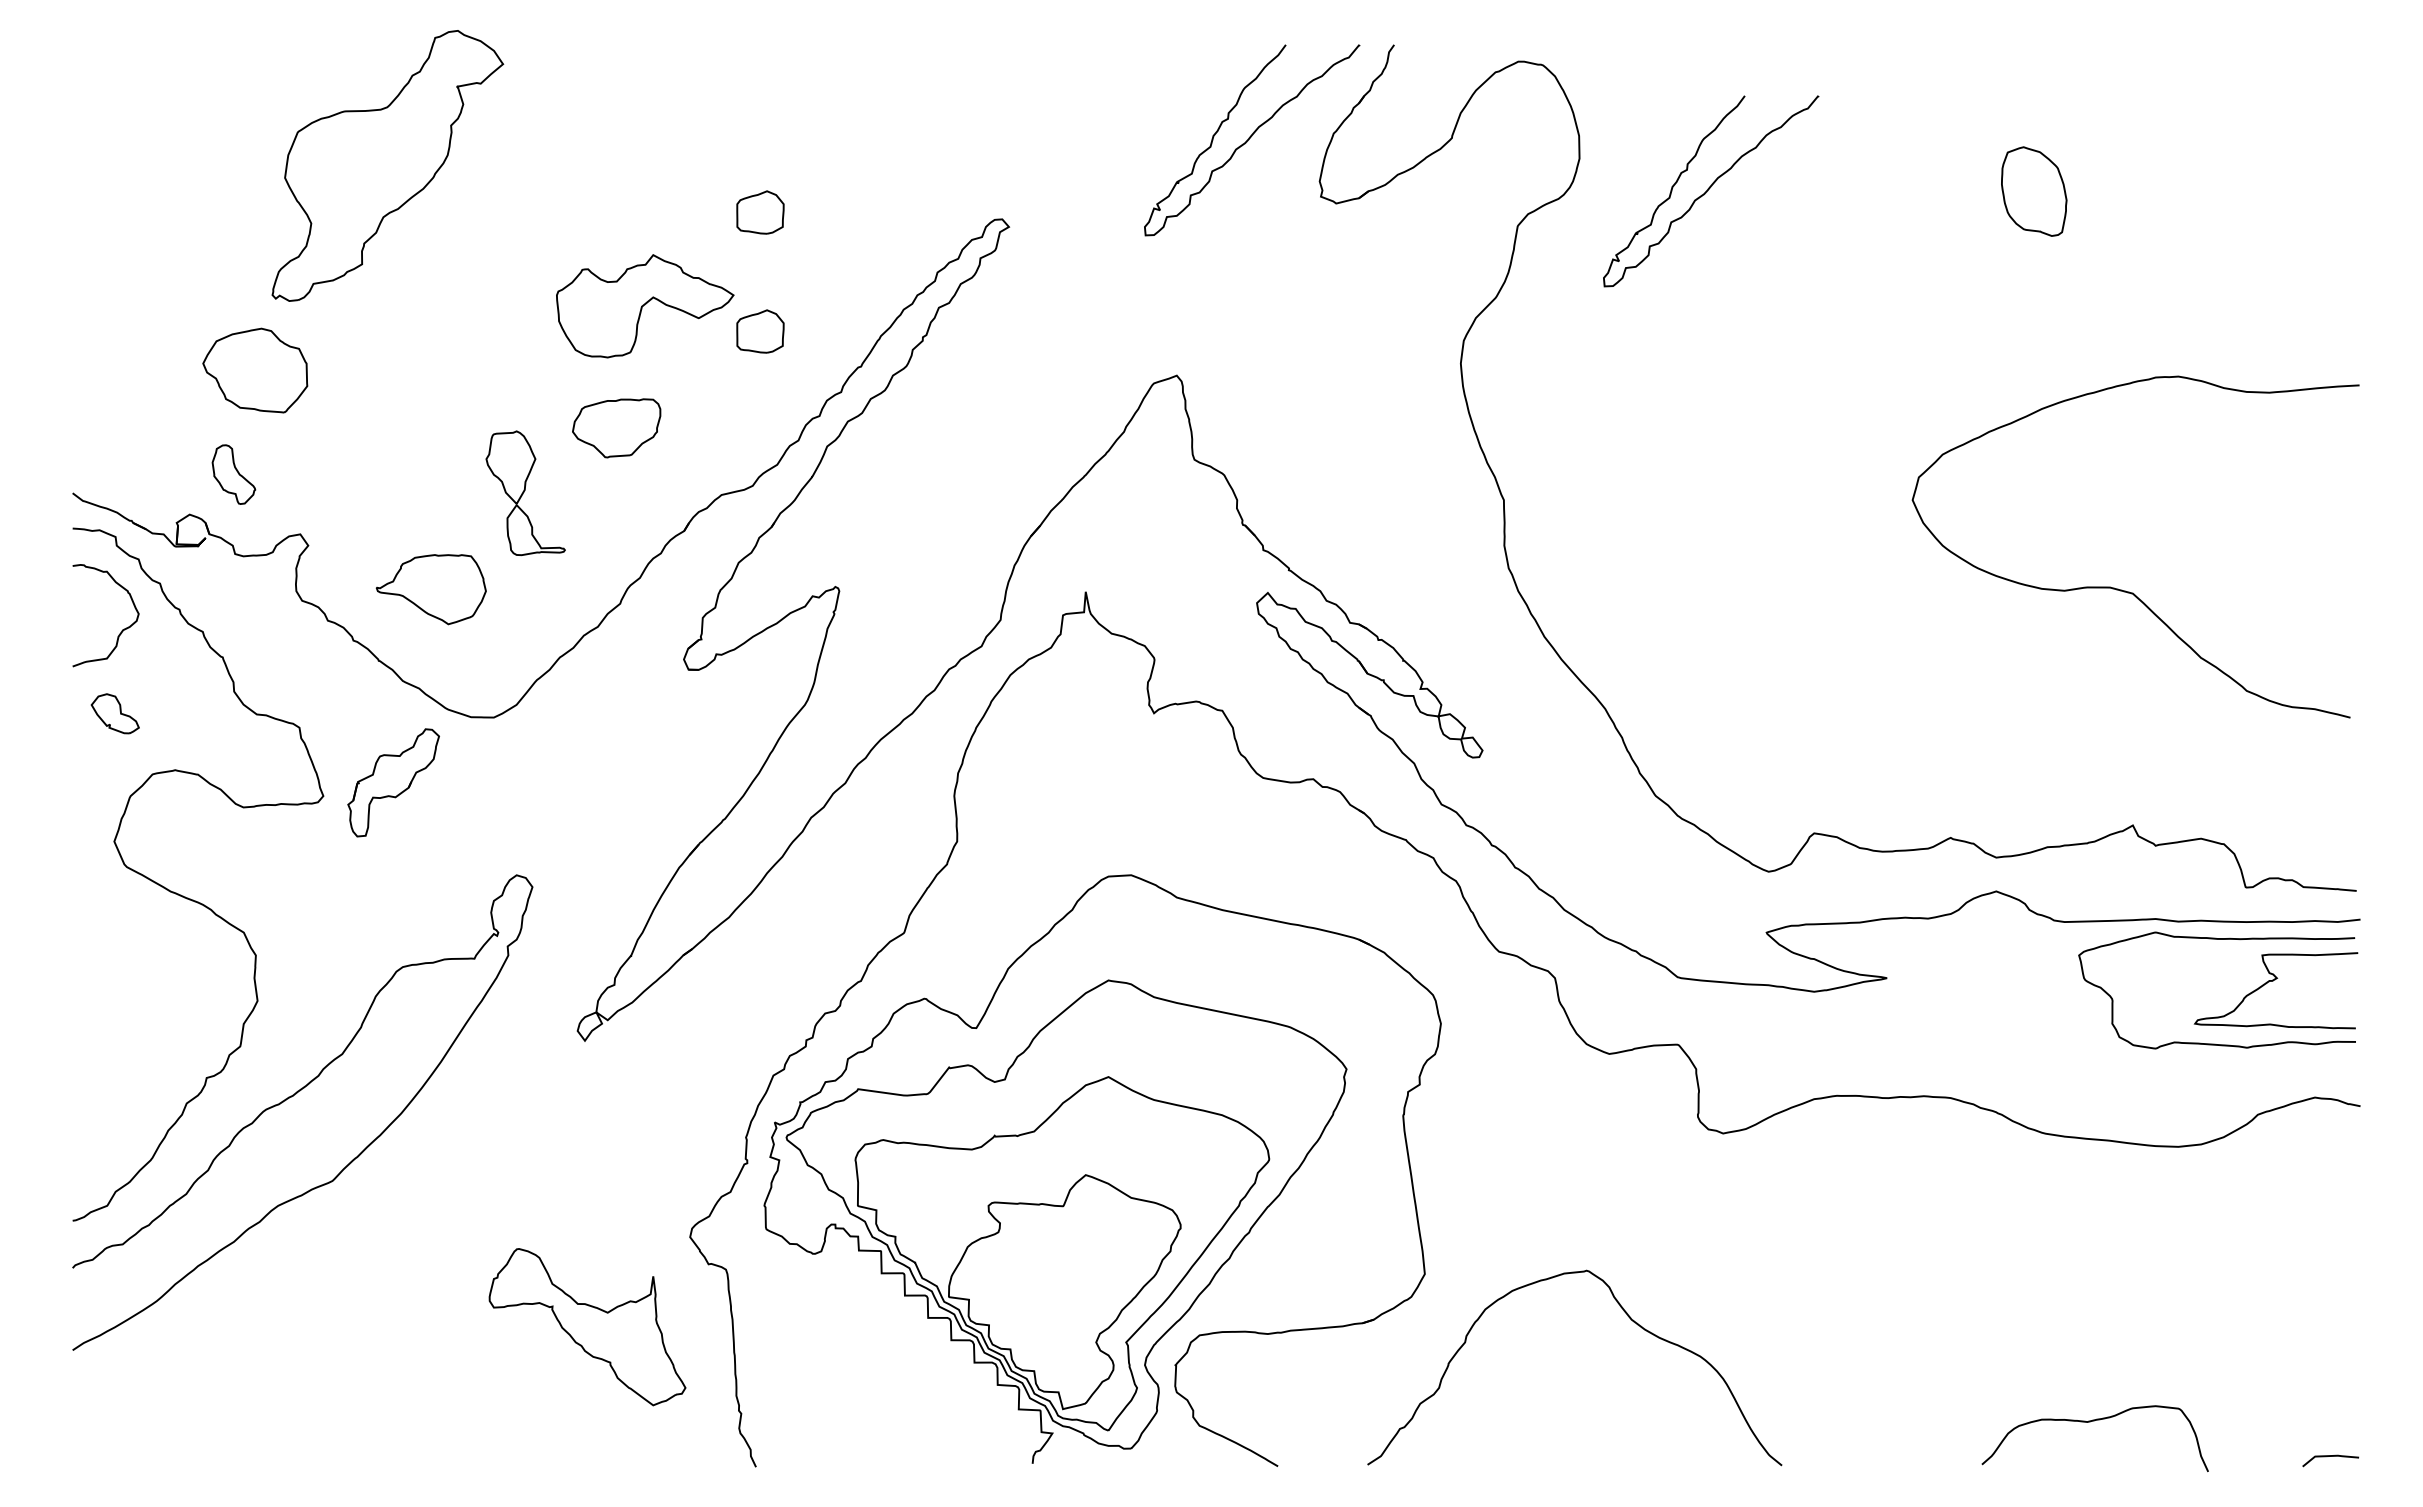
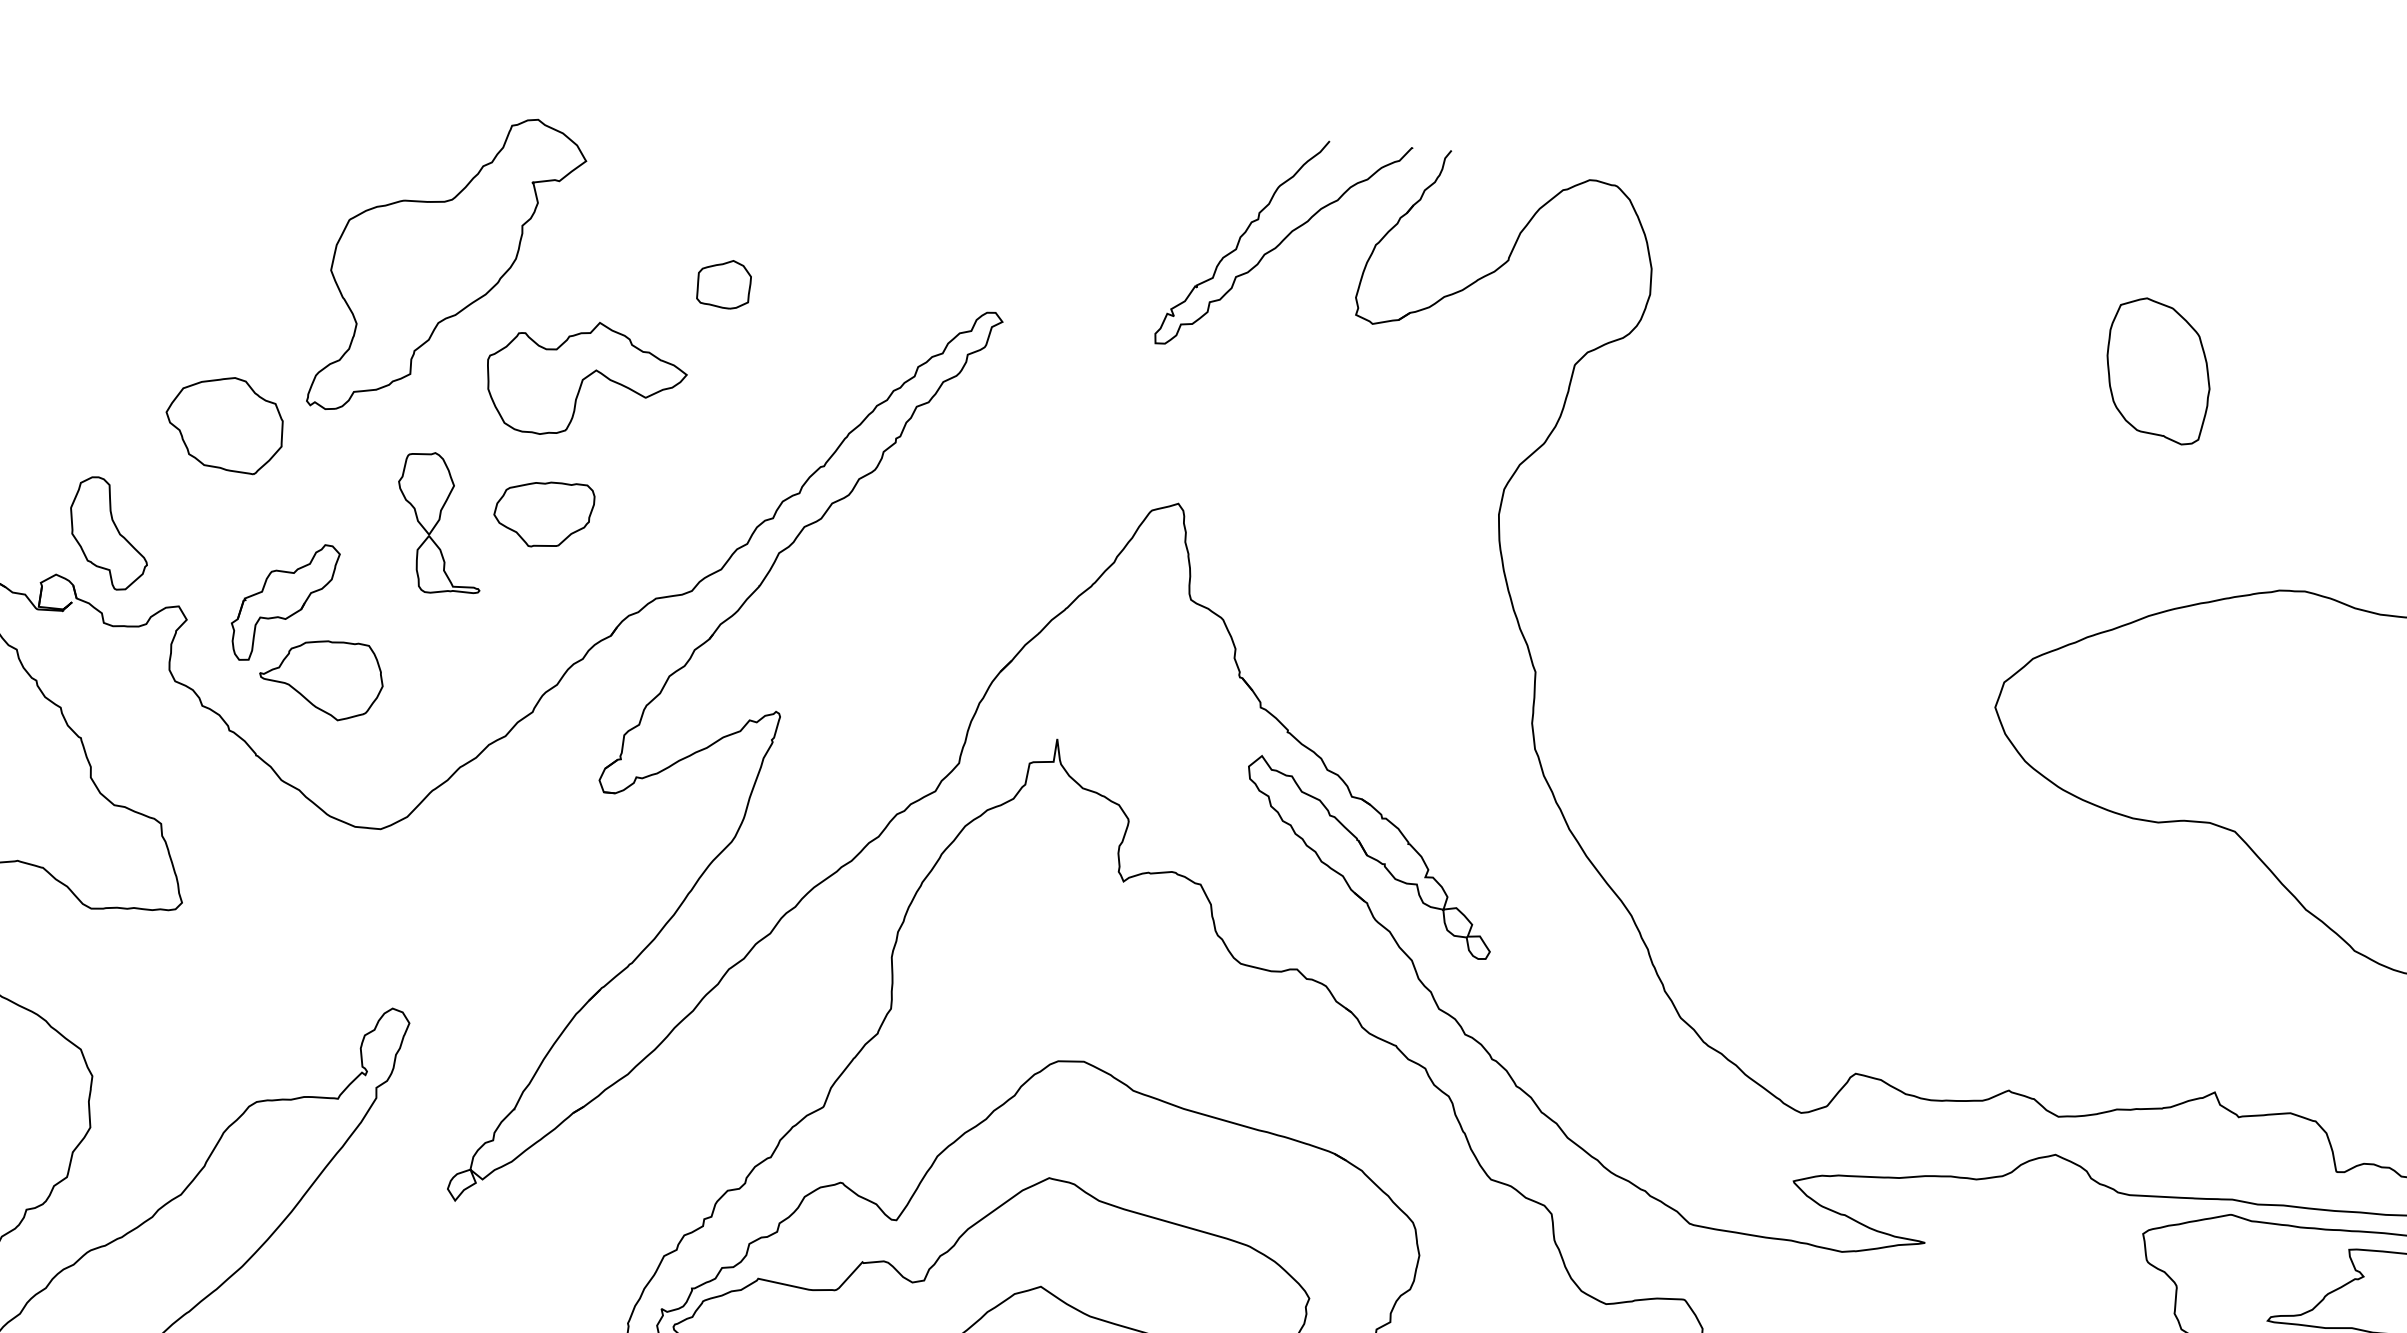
part: (387, 165) -> (447, 265), moved
curve: (1709, 189) -> (1793, 340), removed
part: (2034, 191) -> (2159, 370), size x1.43
part: (760, 331) -> (713, 418), removed
part: (255, 370) -> (224, 424), moved
part: (233, 474) -> (108, 533), size x1.67
part: (525, 493) -> (439, 523), moved
part: (393, 782) -> (284, 602), moved

